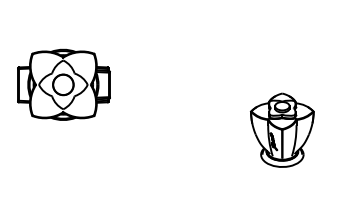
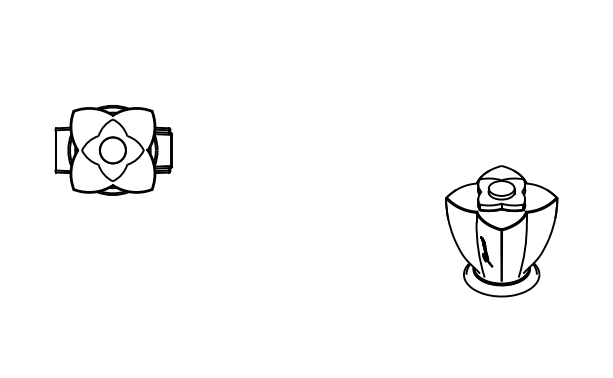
part: (63, 84) -> (112, 149), size x0.71

